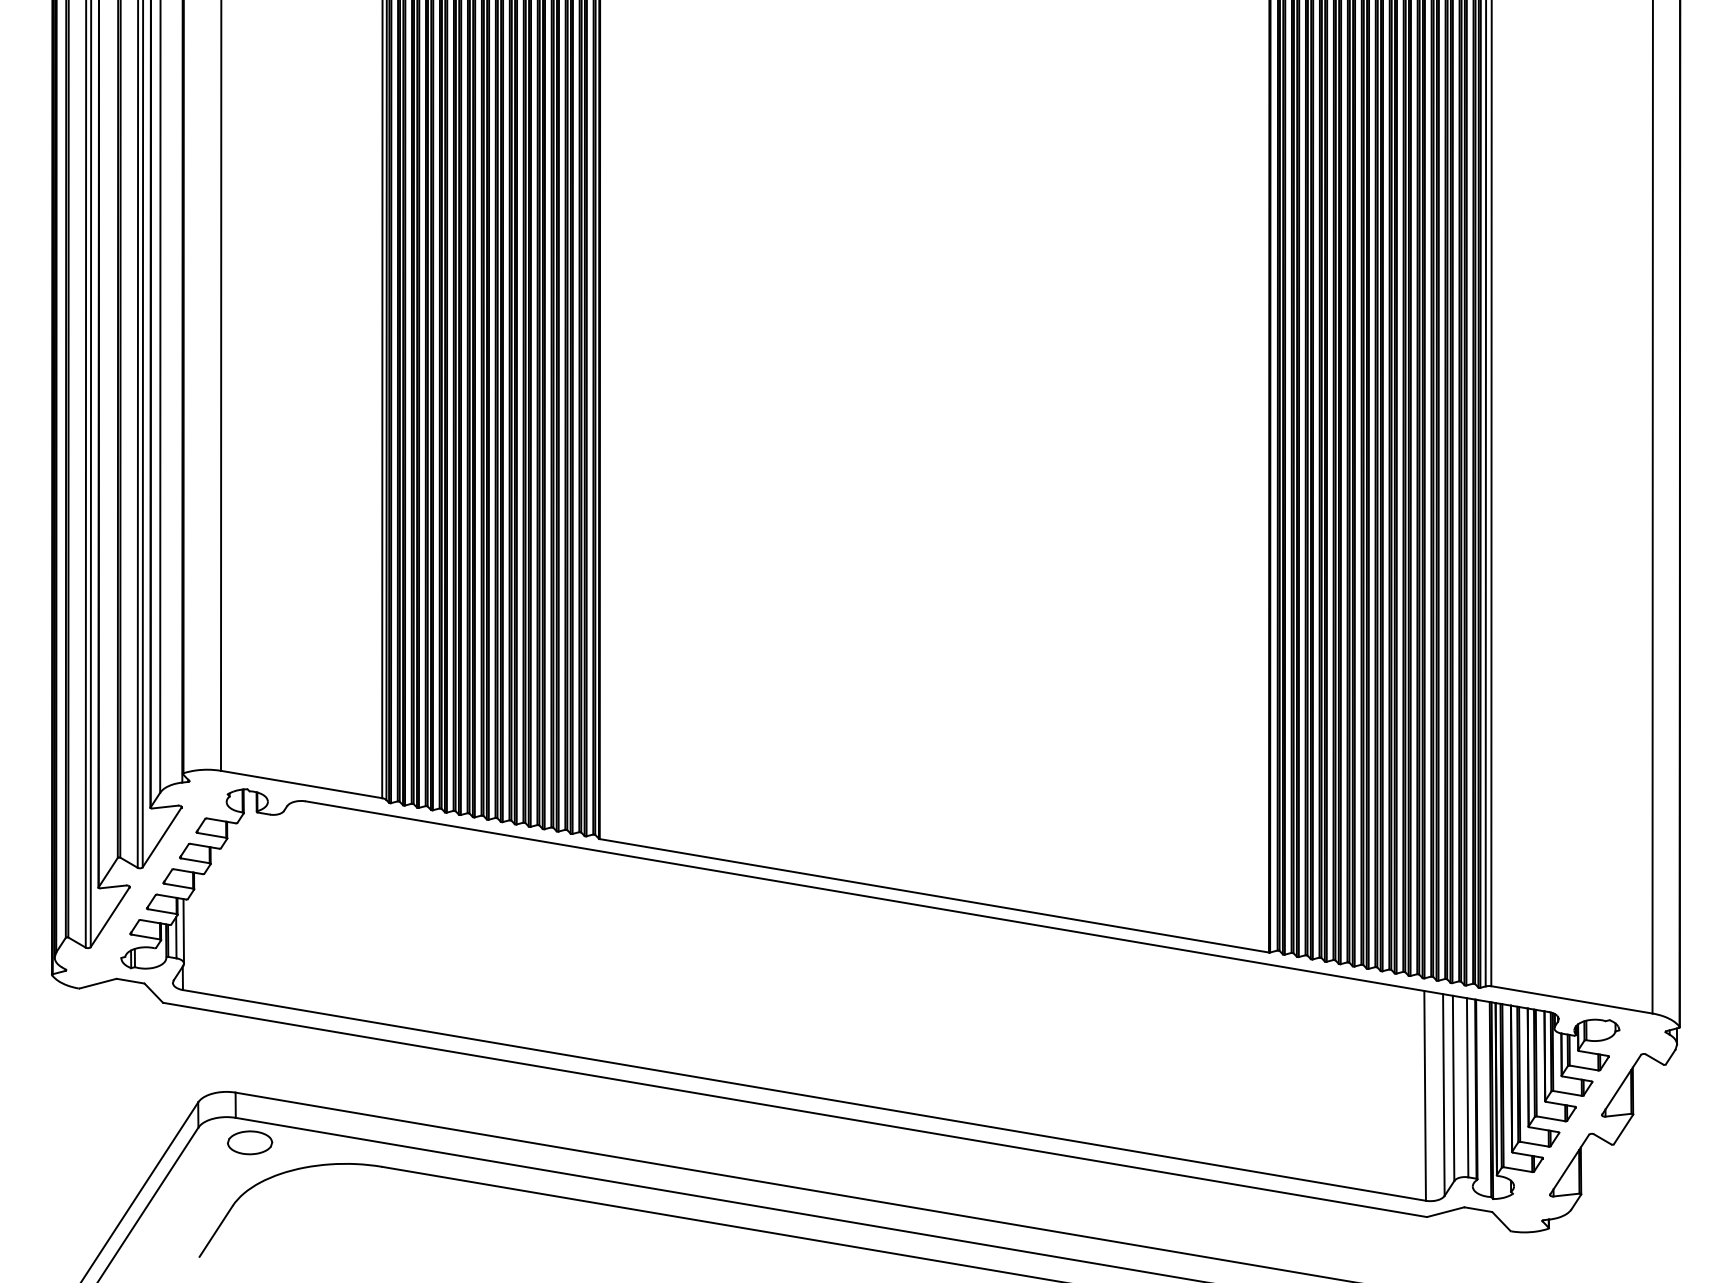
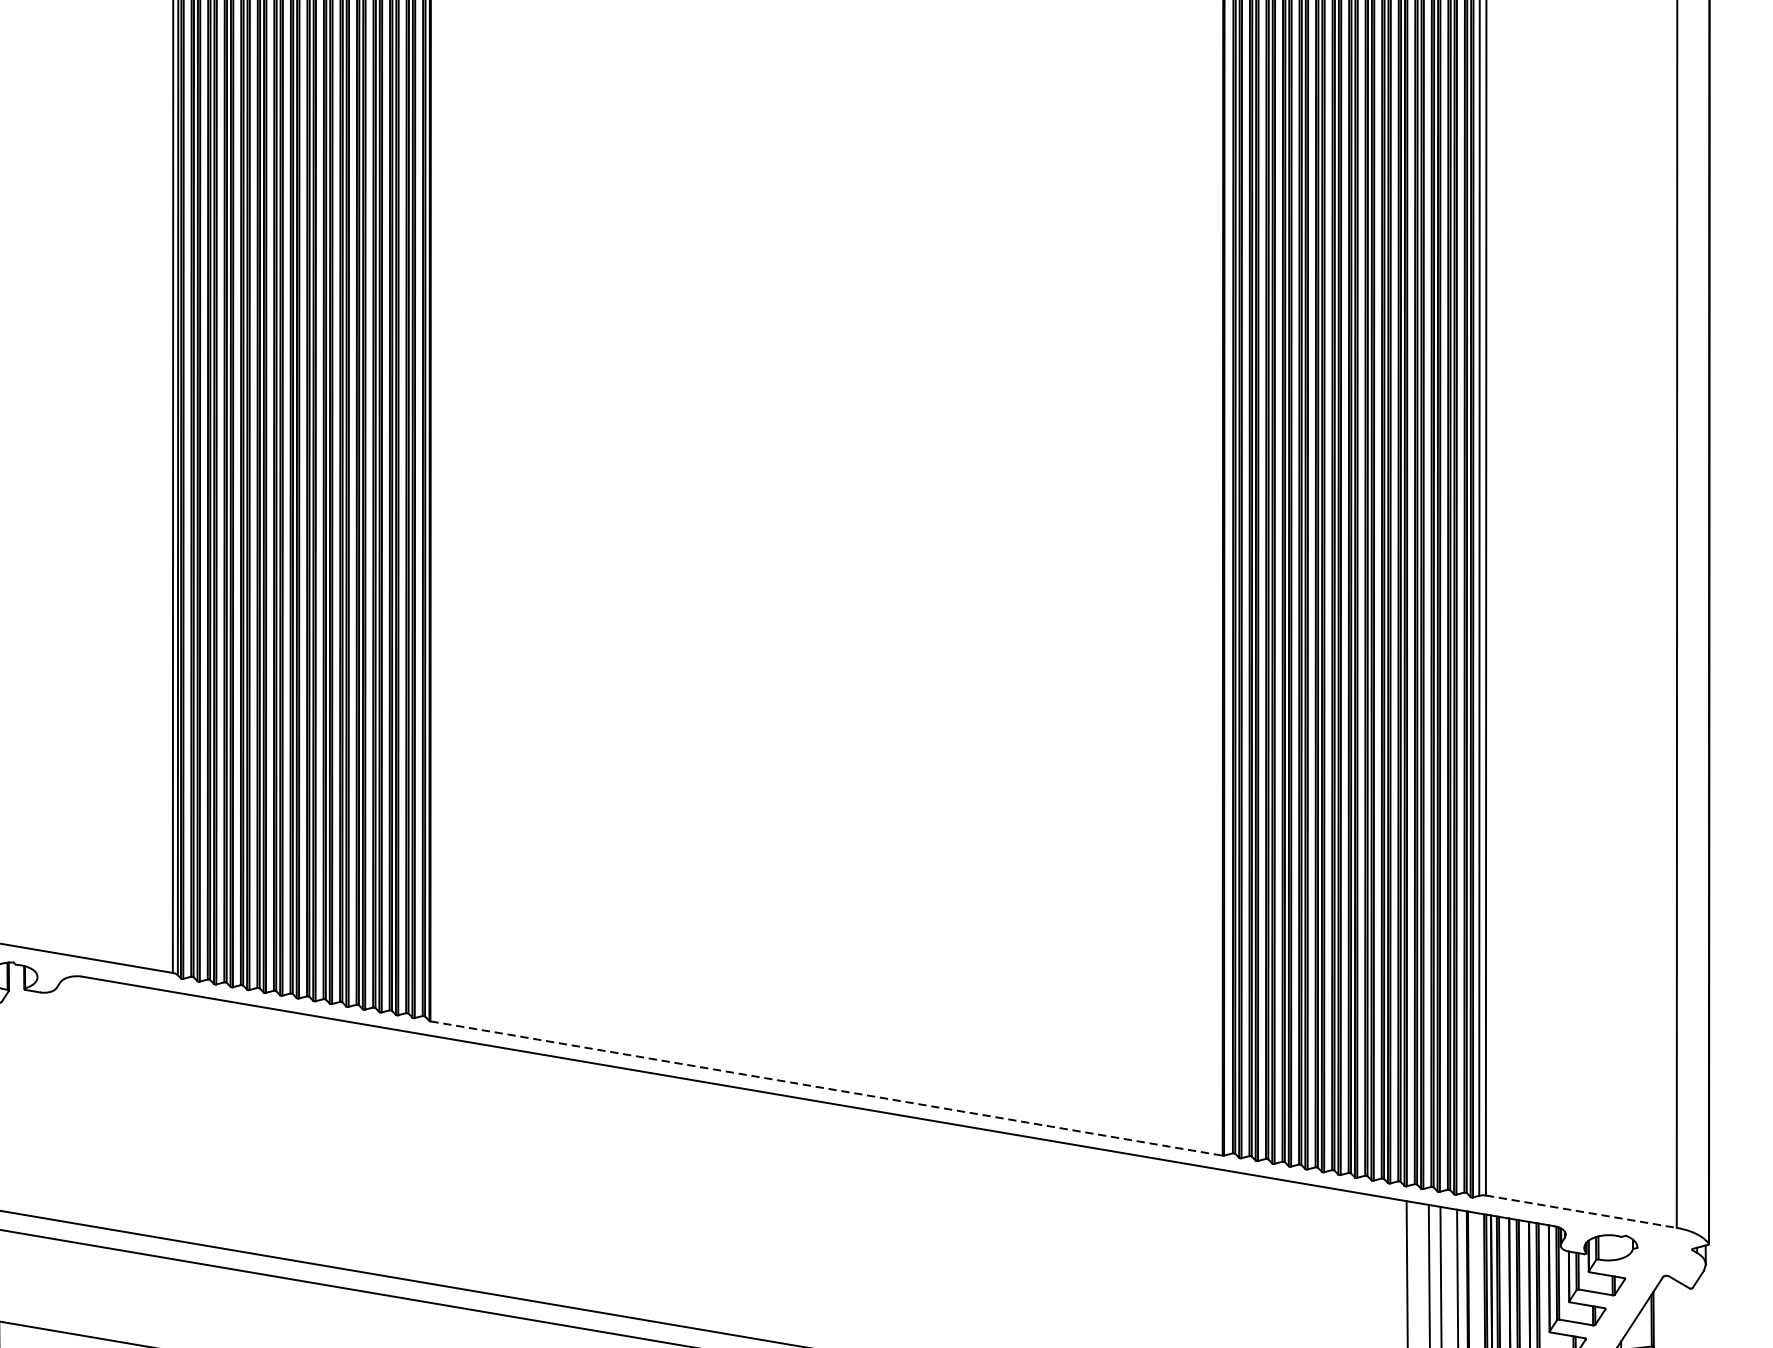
line: (934, 895) -> (826, 1088), solid -> dashed
line: (1571, 999) -> (1580, 1211), solid -> dashed

